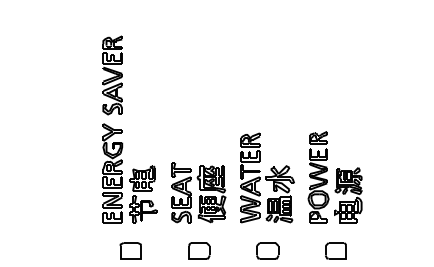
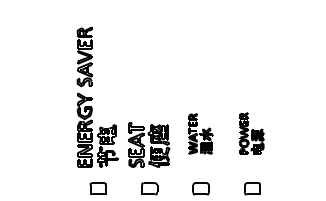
part: (267, 177) -> (200, 133), size x0.6
part: (334, 177) -> (251, 133), size x0.6

